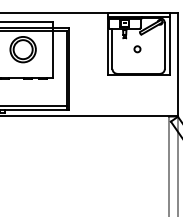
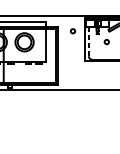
circle: (90, 34) -> (73, 31), added
line: (112, 48) -> (88, 41), solid -> dashed

